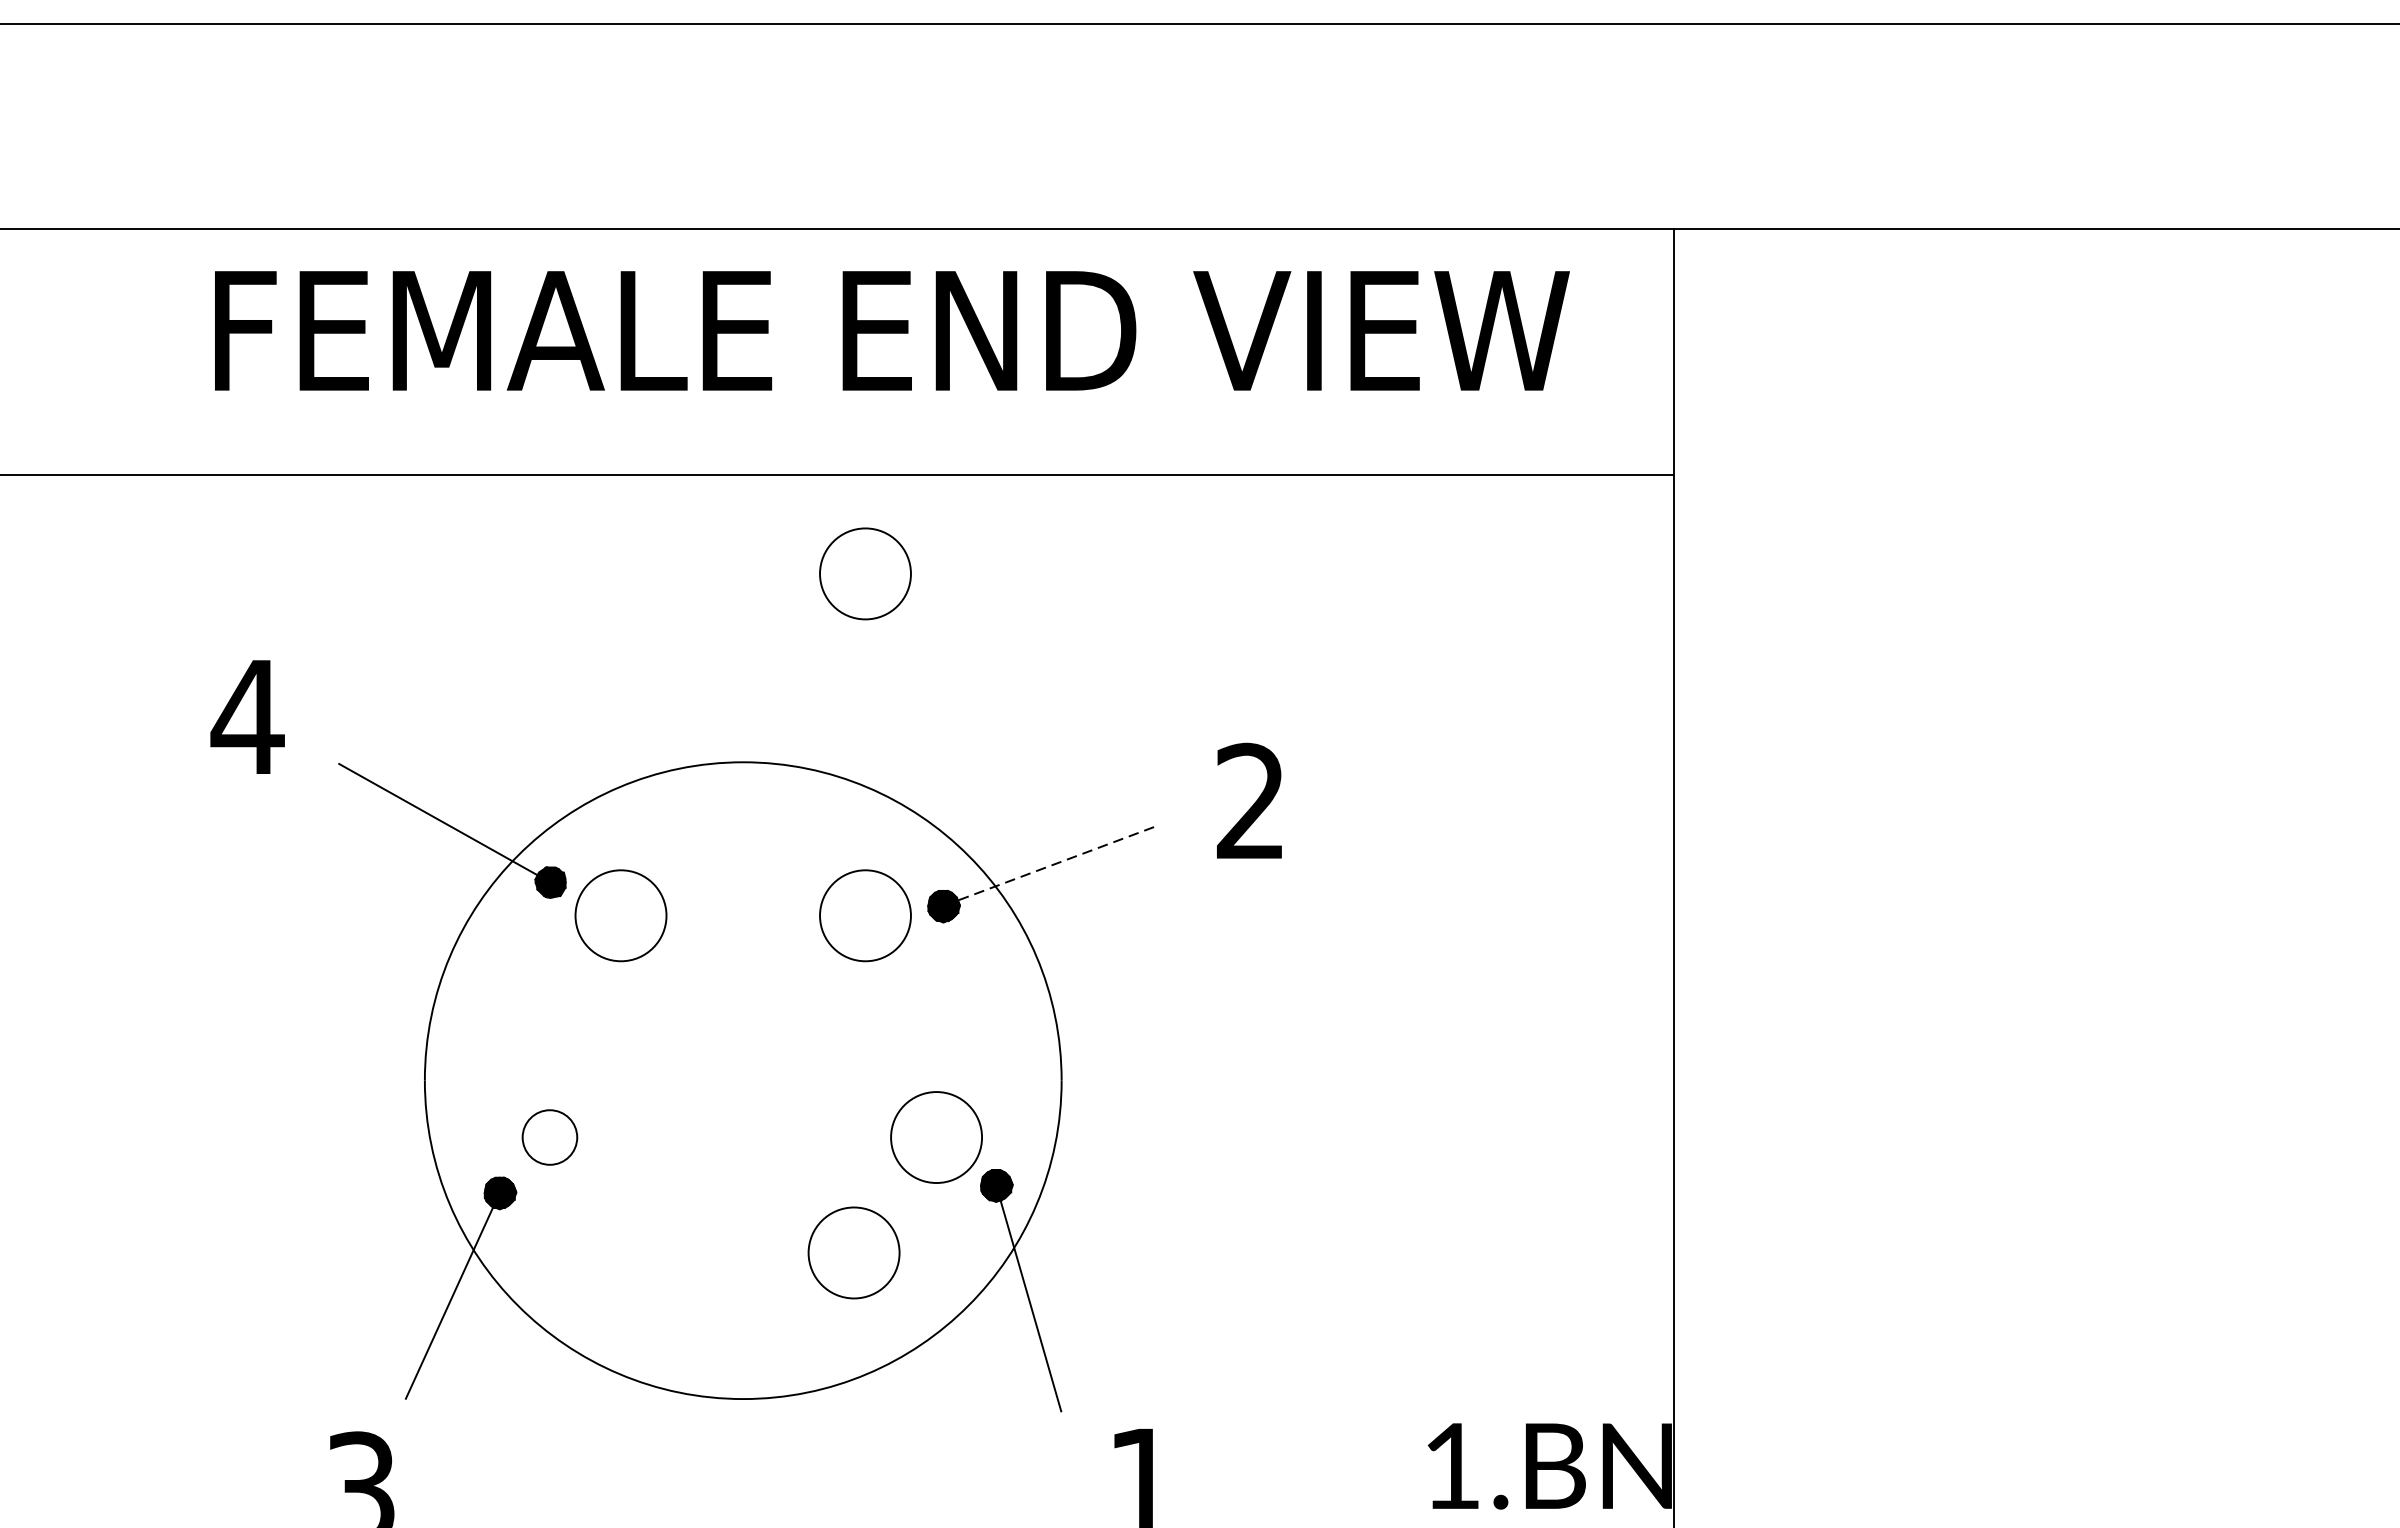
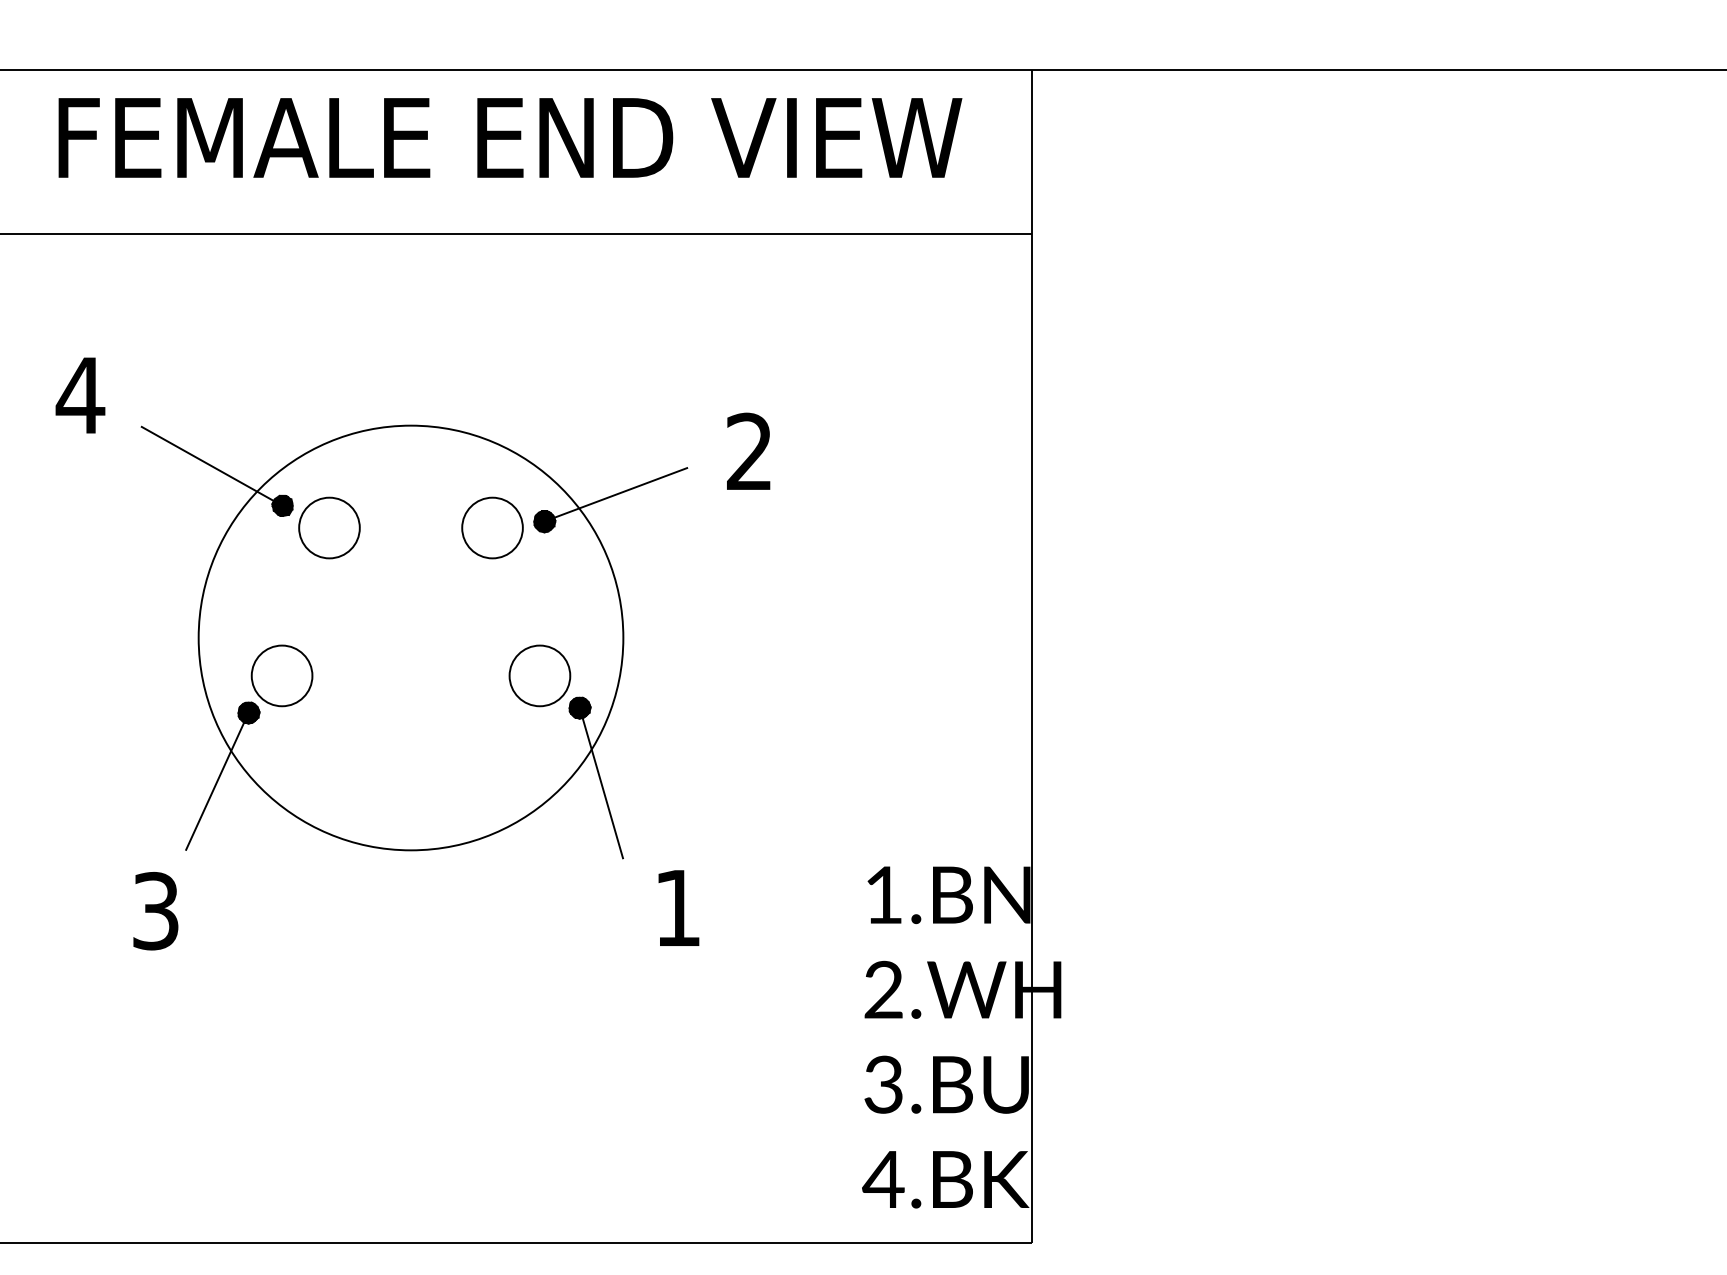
circle: (865, 573) -> (492, 299), removed
line: (1051, 865) -> (616, 494), dashed -> solid
circle: (549, 1136) -> (281, 675), size x1.67
circle: (853, 1252) -> (484, 752), removed

